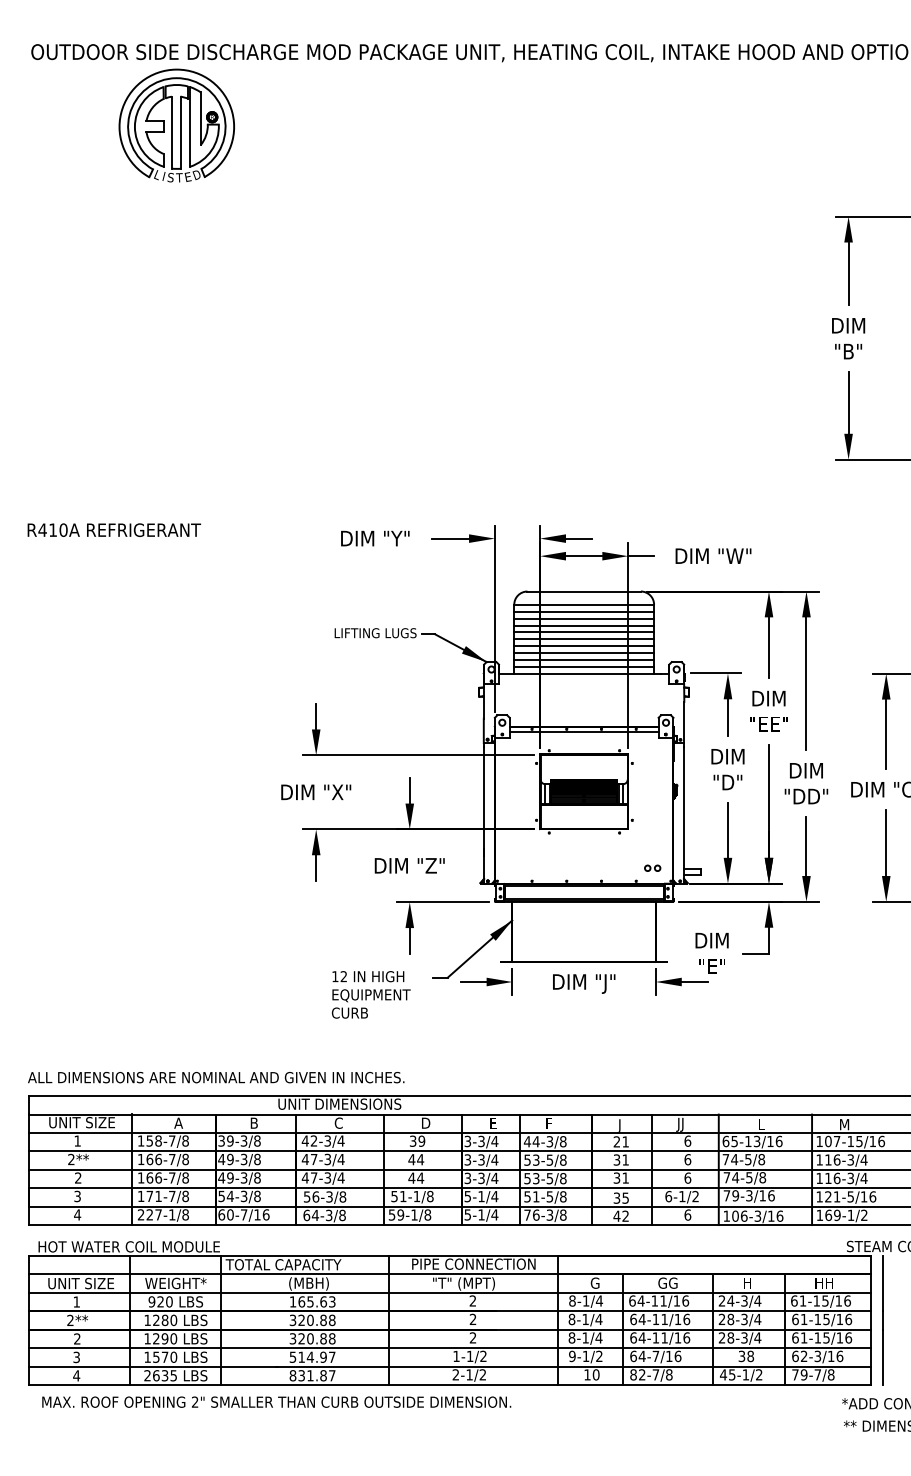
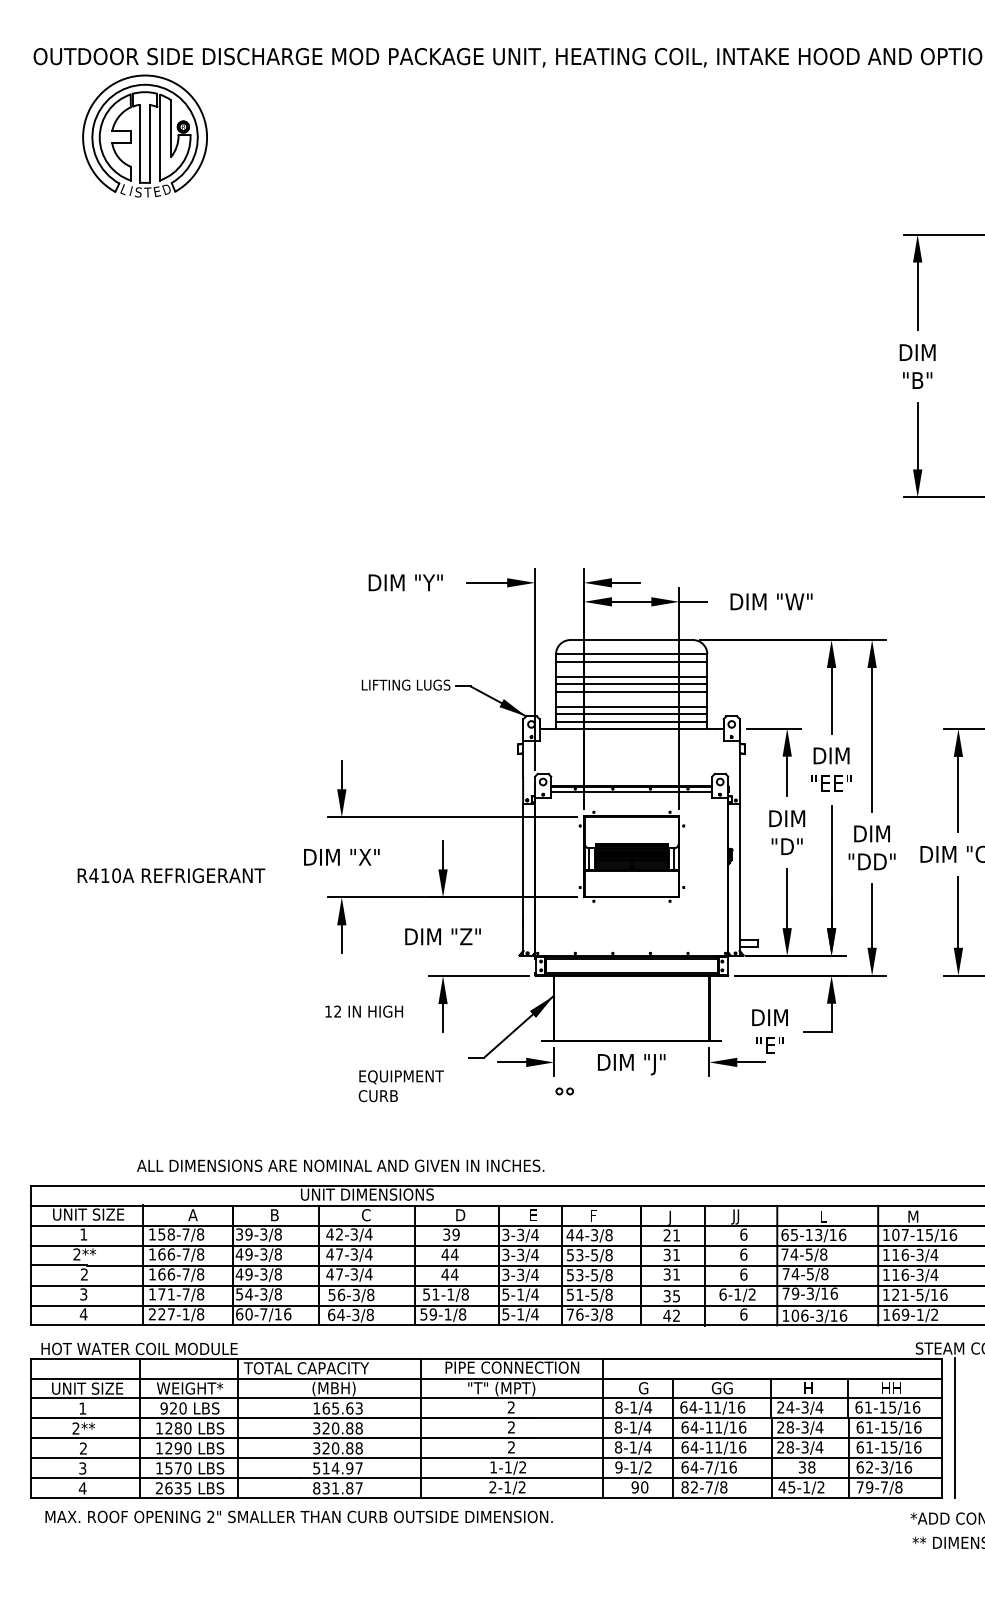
part: (176, 125) -> (144, 135), moved
text: (114, 529) -> (171, 875), moved
line: (584, 618) -> (631, 669), removed
line: (584, 646) -> (631, 699), removed
part: (652, 868) -> (564, 1091), moved
text: (367, 976) -> (363, 1011), moved
text: (216, 1077) -> (340, 1165), moved
text: (586, 1374) -> (634, 1487), 10 -> 90

